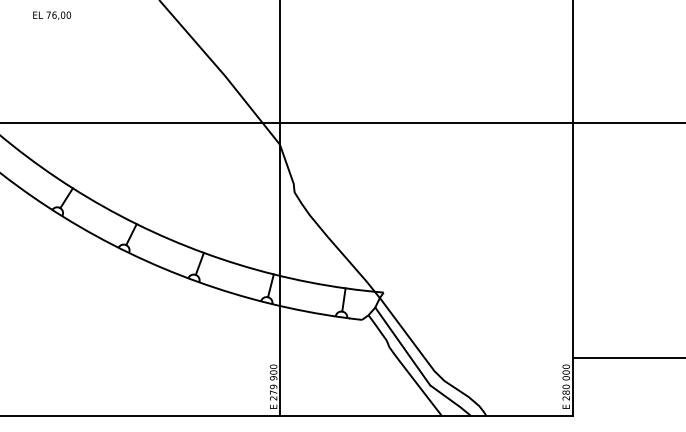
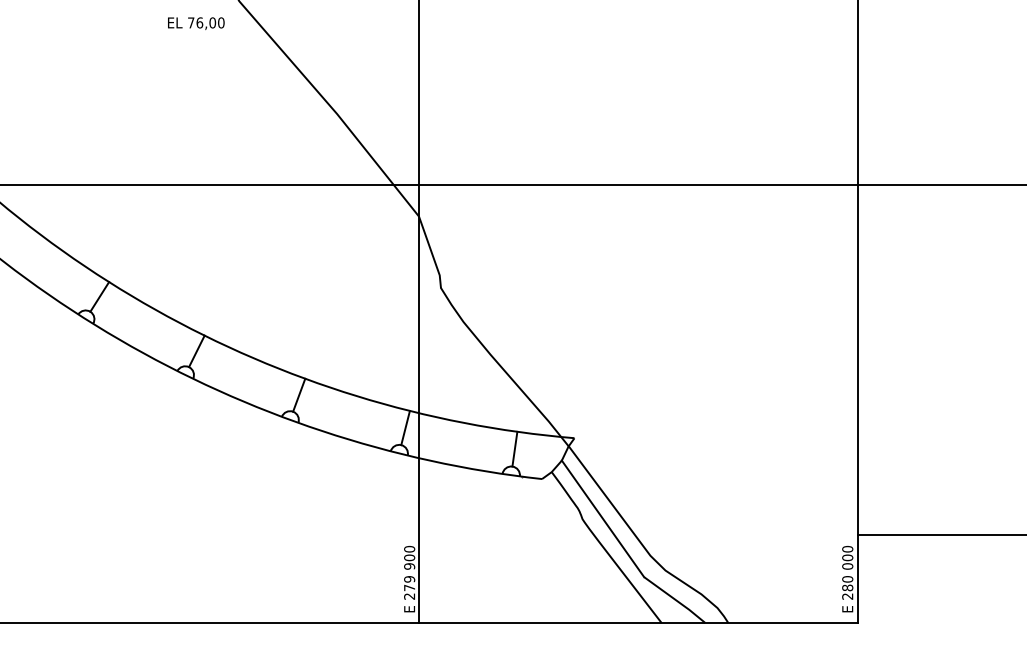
text: (51, 15) -> (195, 23), moved

